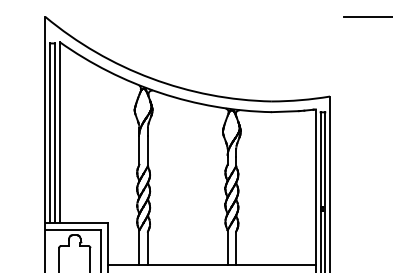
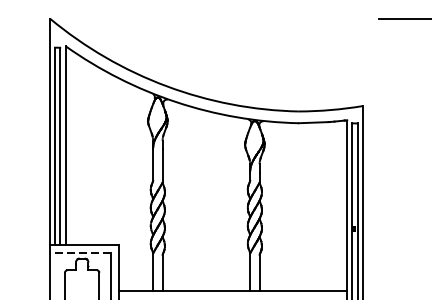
line: (73, 230) -> (80, 253), solid -> dashed

